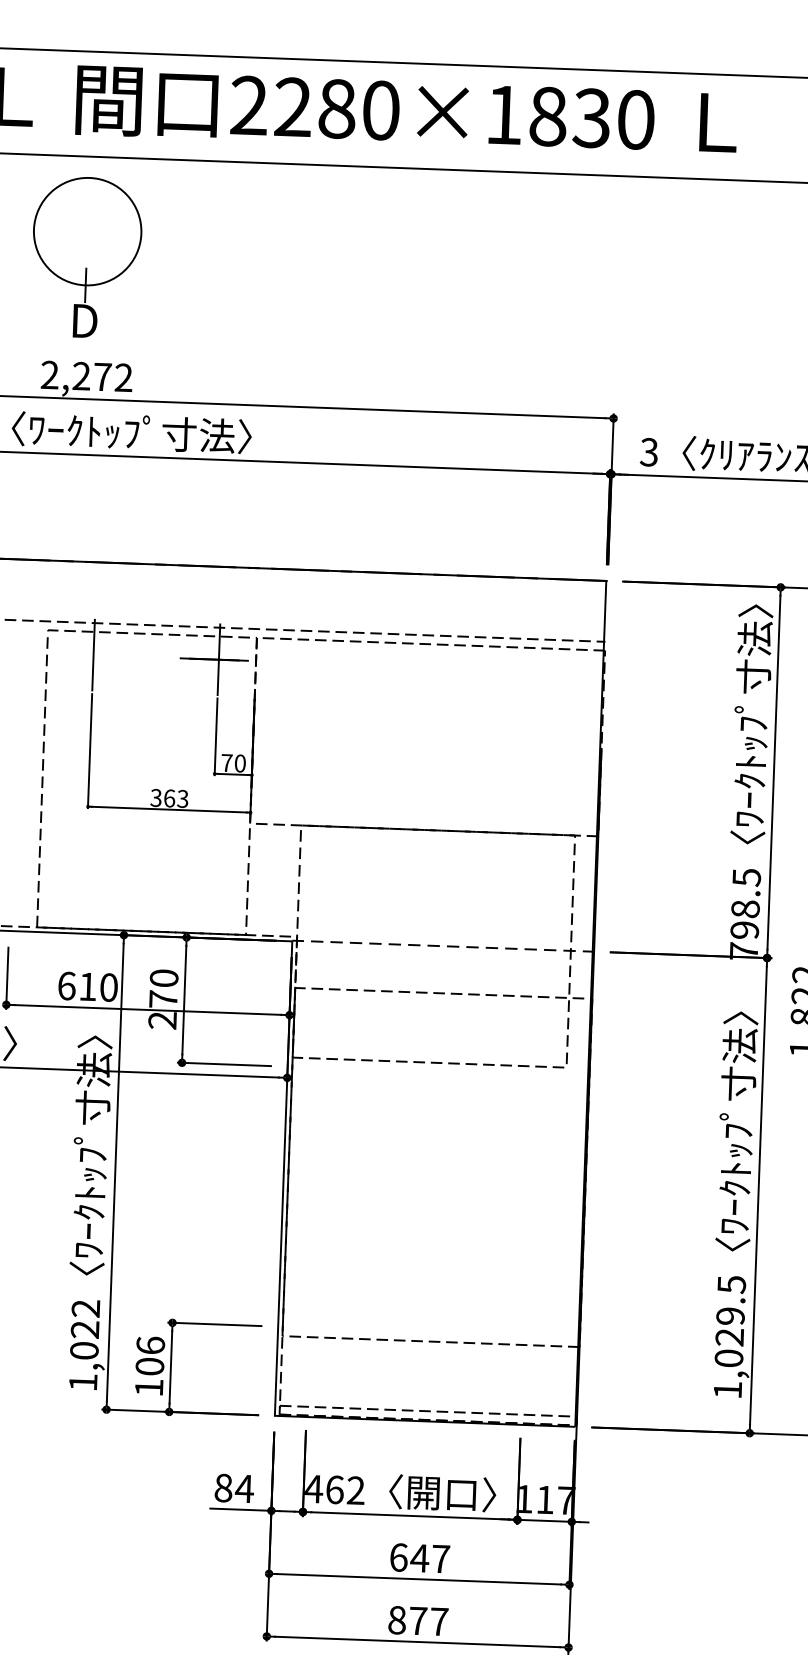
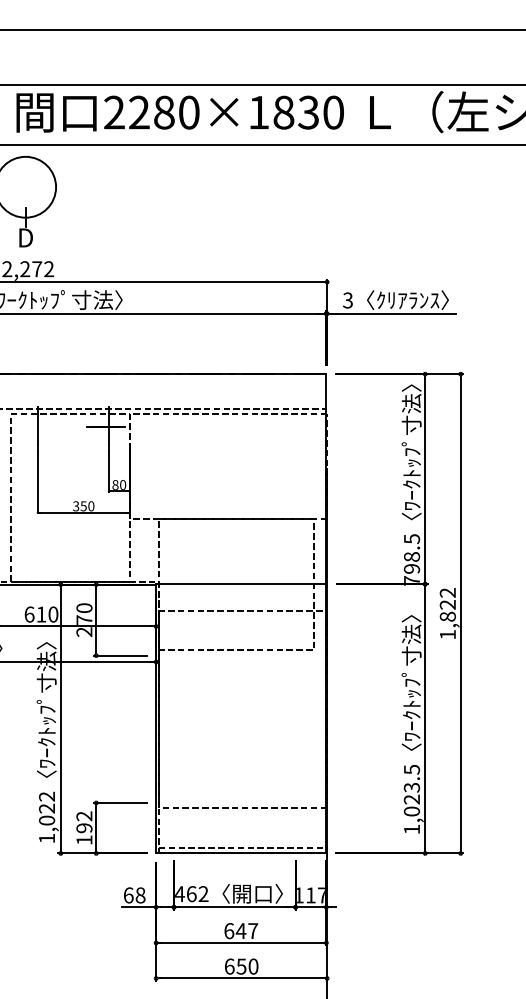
text: (226, 762) -> (115, 484), 70 -> 80
text: (176, 799) -> (87, 506), 363 -> 350
line: (441, 946) -> (240, 584), dashed -> solid
text: (729, 1315) -> (411, 787), 1,029.5 -> 1,023.5
text: (150, 1356) -> (84, 822), 106 -> 192
text: (233, 1488) -> (134, 895), 84 -> 68
text: (418, 1620) -> (241, 966), 877 -> 650

